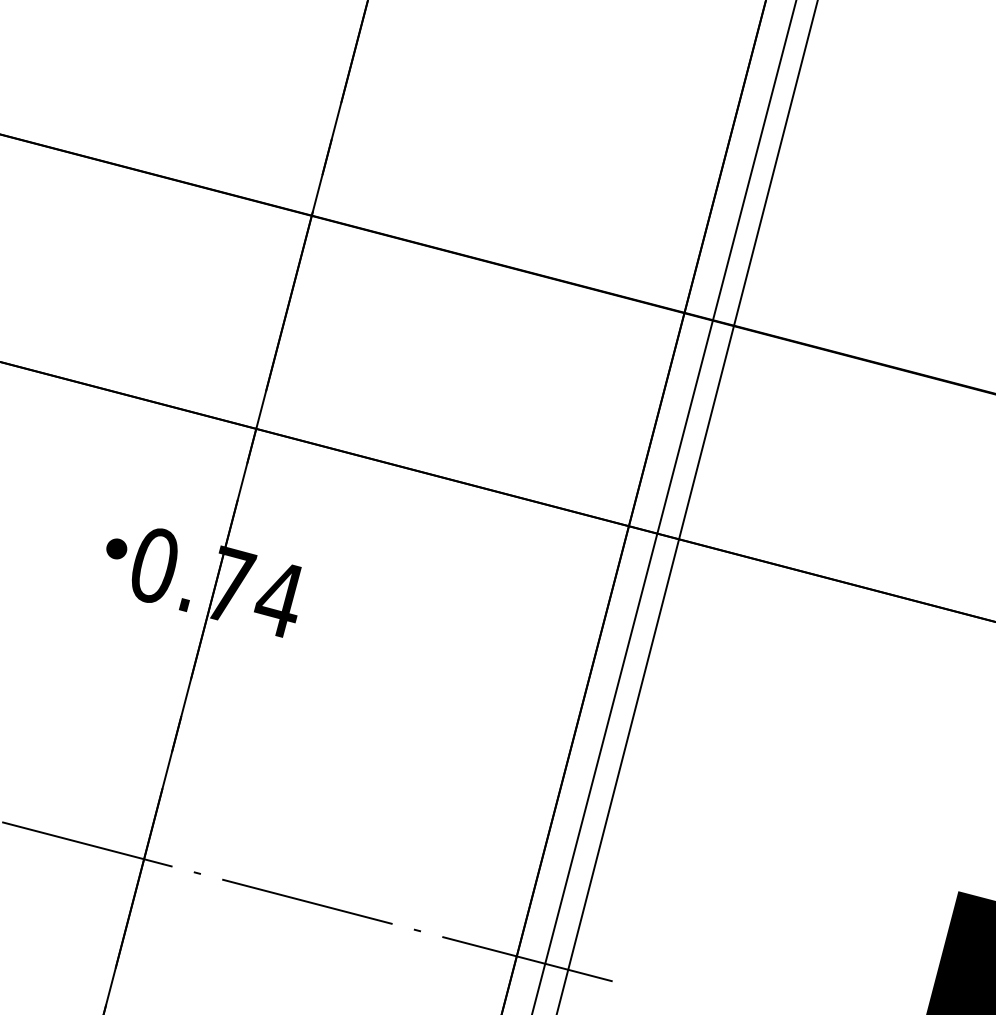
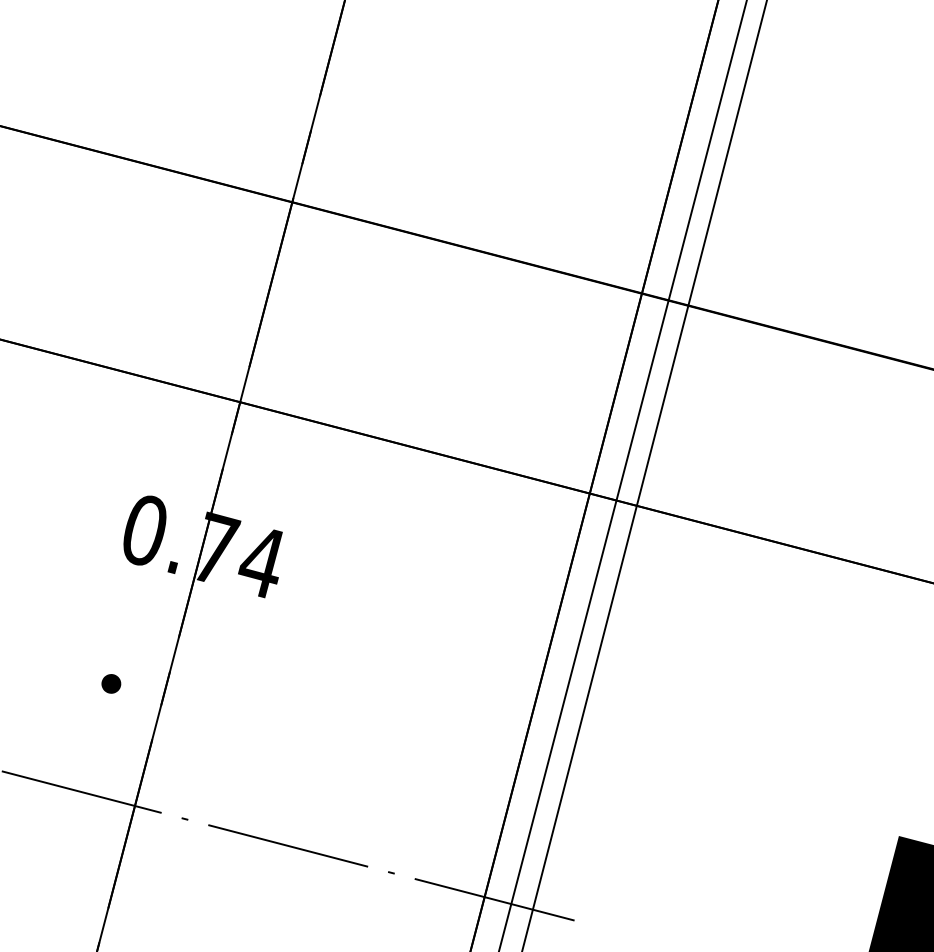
part: (116, 548) -> (111, 683), moved

